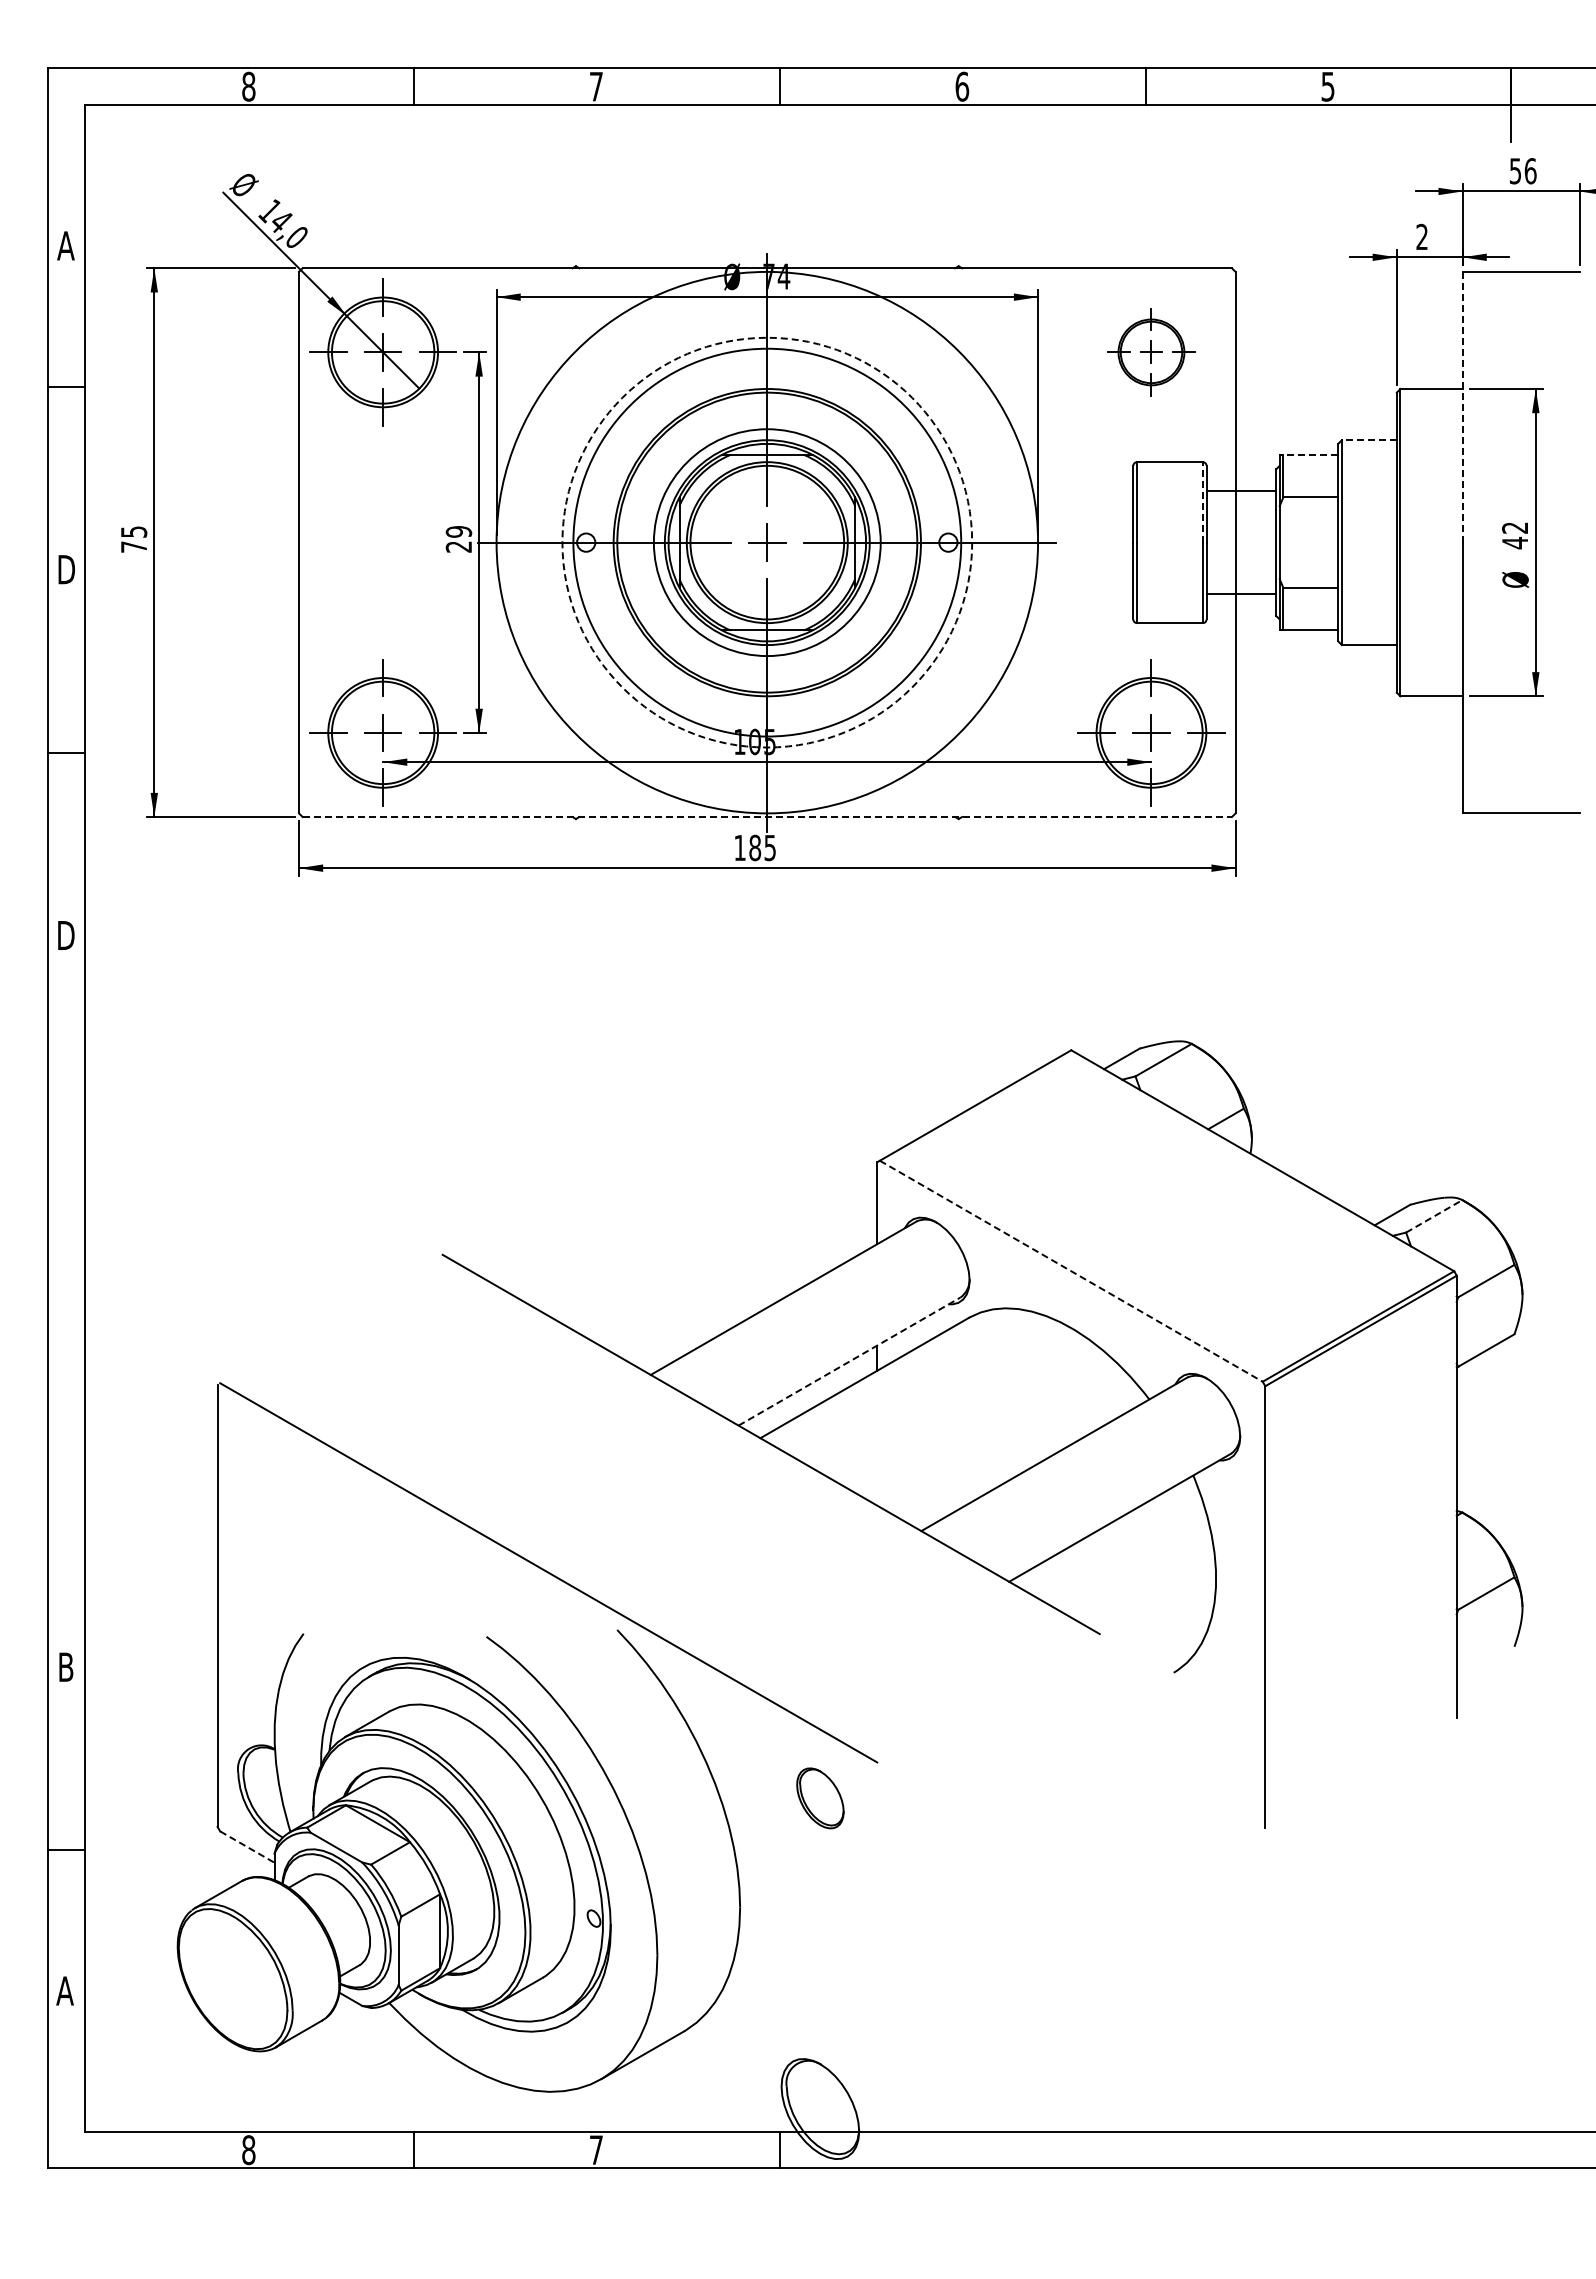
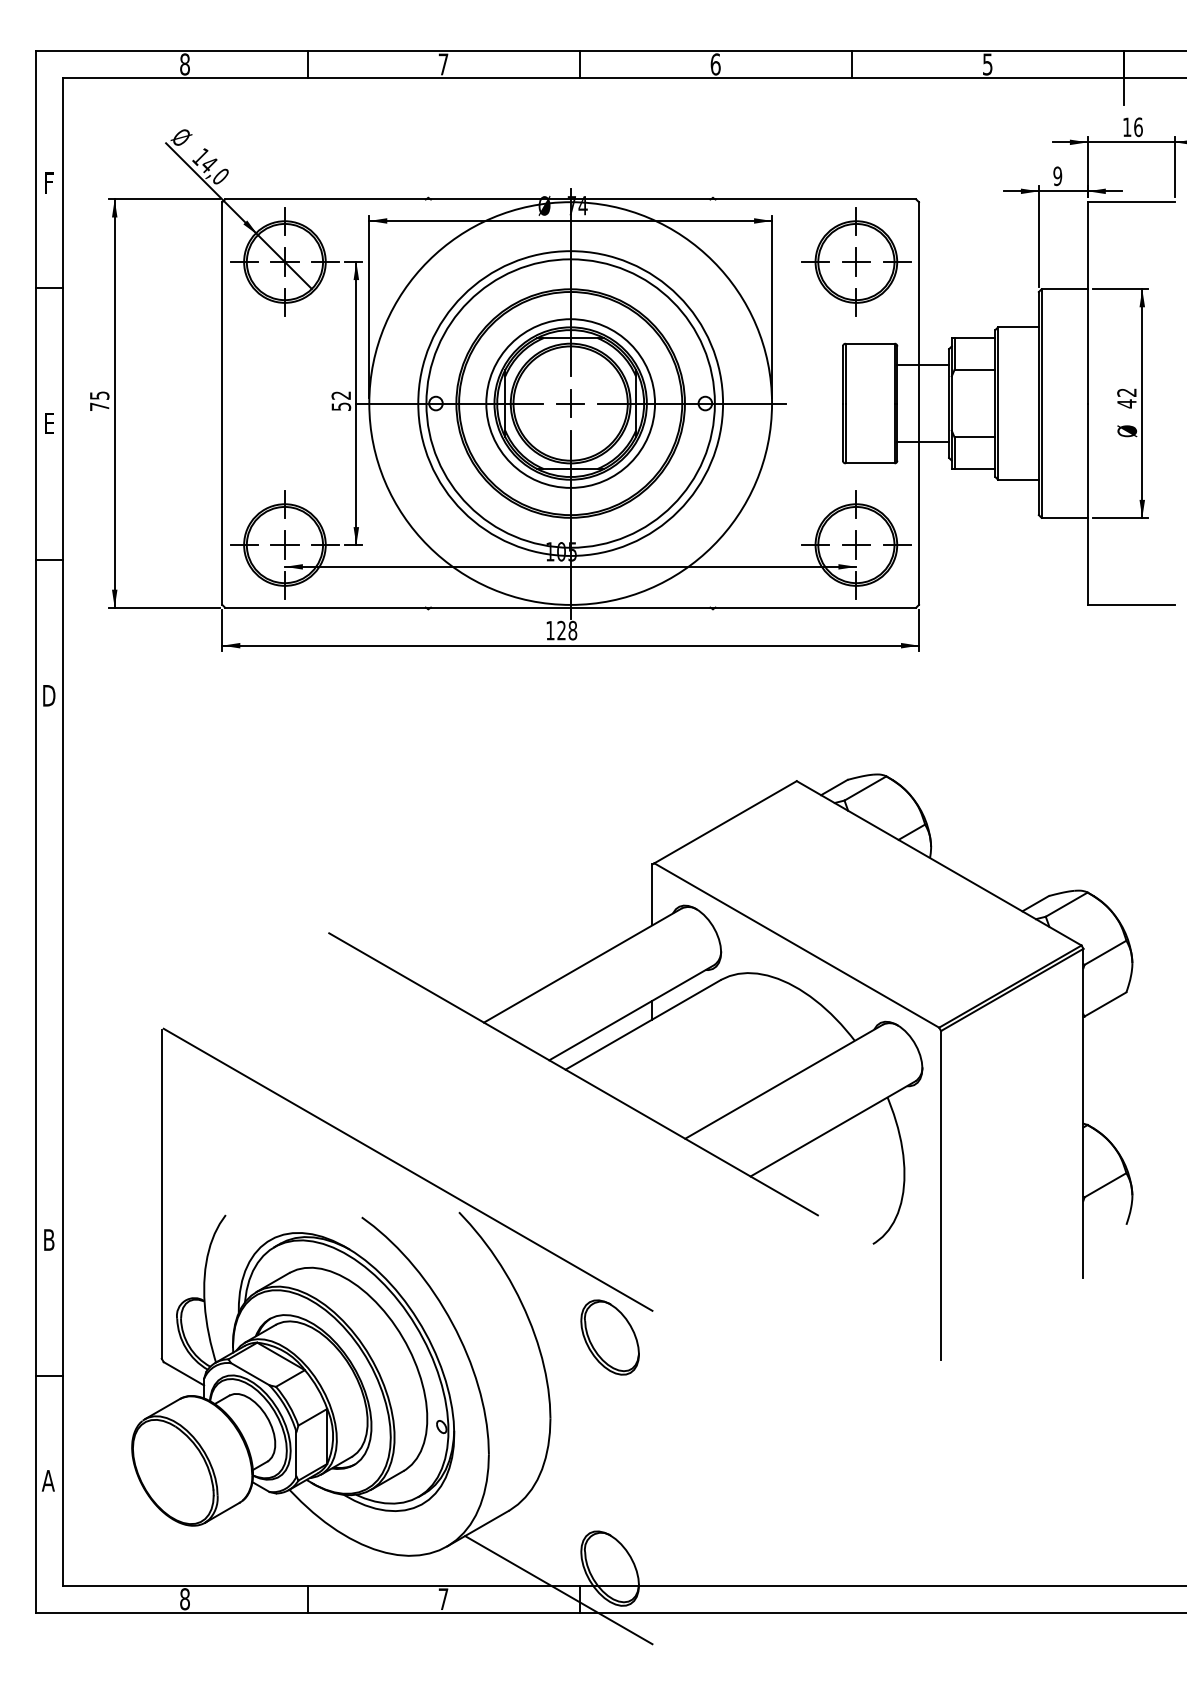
text: (1515, 171) -> (1127, 127), 56 -> 16
text: (1422, 237) -> (1058, 176), 2 -> 9
text: (65, 245) -> (48, 182), A -> F
part: (1151, 352) -> (856, 262), size x1.67
line: (1462, 406) -> (1087, 302), dashed -> solid
line: (1368, 440) -> (1017, 327), dashed -> solid
line: (1310, 454) -> (974, 337), dashed -> solid
line: (1202, 501) -> (894, 372), dashed -> solid
text: (458, 539) -> (340, 401), 29 -> 52
circle: (767, 542) -> (570, 403), dashed -> solid
text: (66, 569) -> (49, 423), D -> E
line: (767, 817) -> (570, 607), dashed -> solid
text: (762, 847) -> (567, 630), 185 -> 128
line: (1434, 1216) -> (1066, 904), dashed -> solid
line: (1071, 1271) -> (796, 945), dashed -> solid
line: (849, 1361) -> (631, 1012), dashed -> solid
part: (820, 1798) -> (610, 1337), size x1.67
line: (247, 1847) -> (184, 1374), dashed -> solid
line: (751, 2137) -> (558, 1589), added

